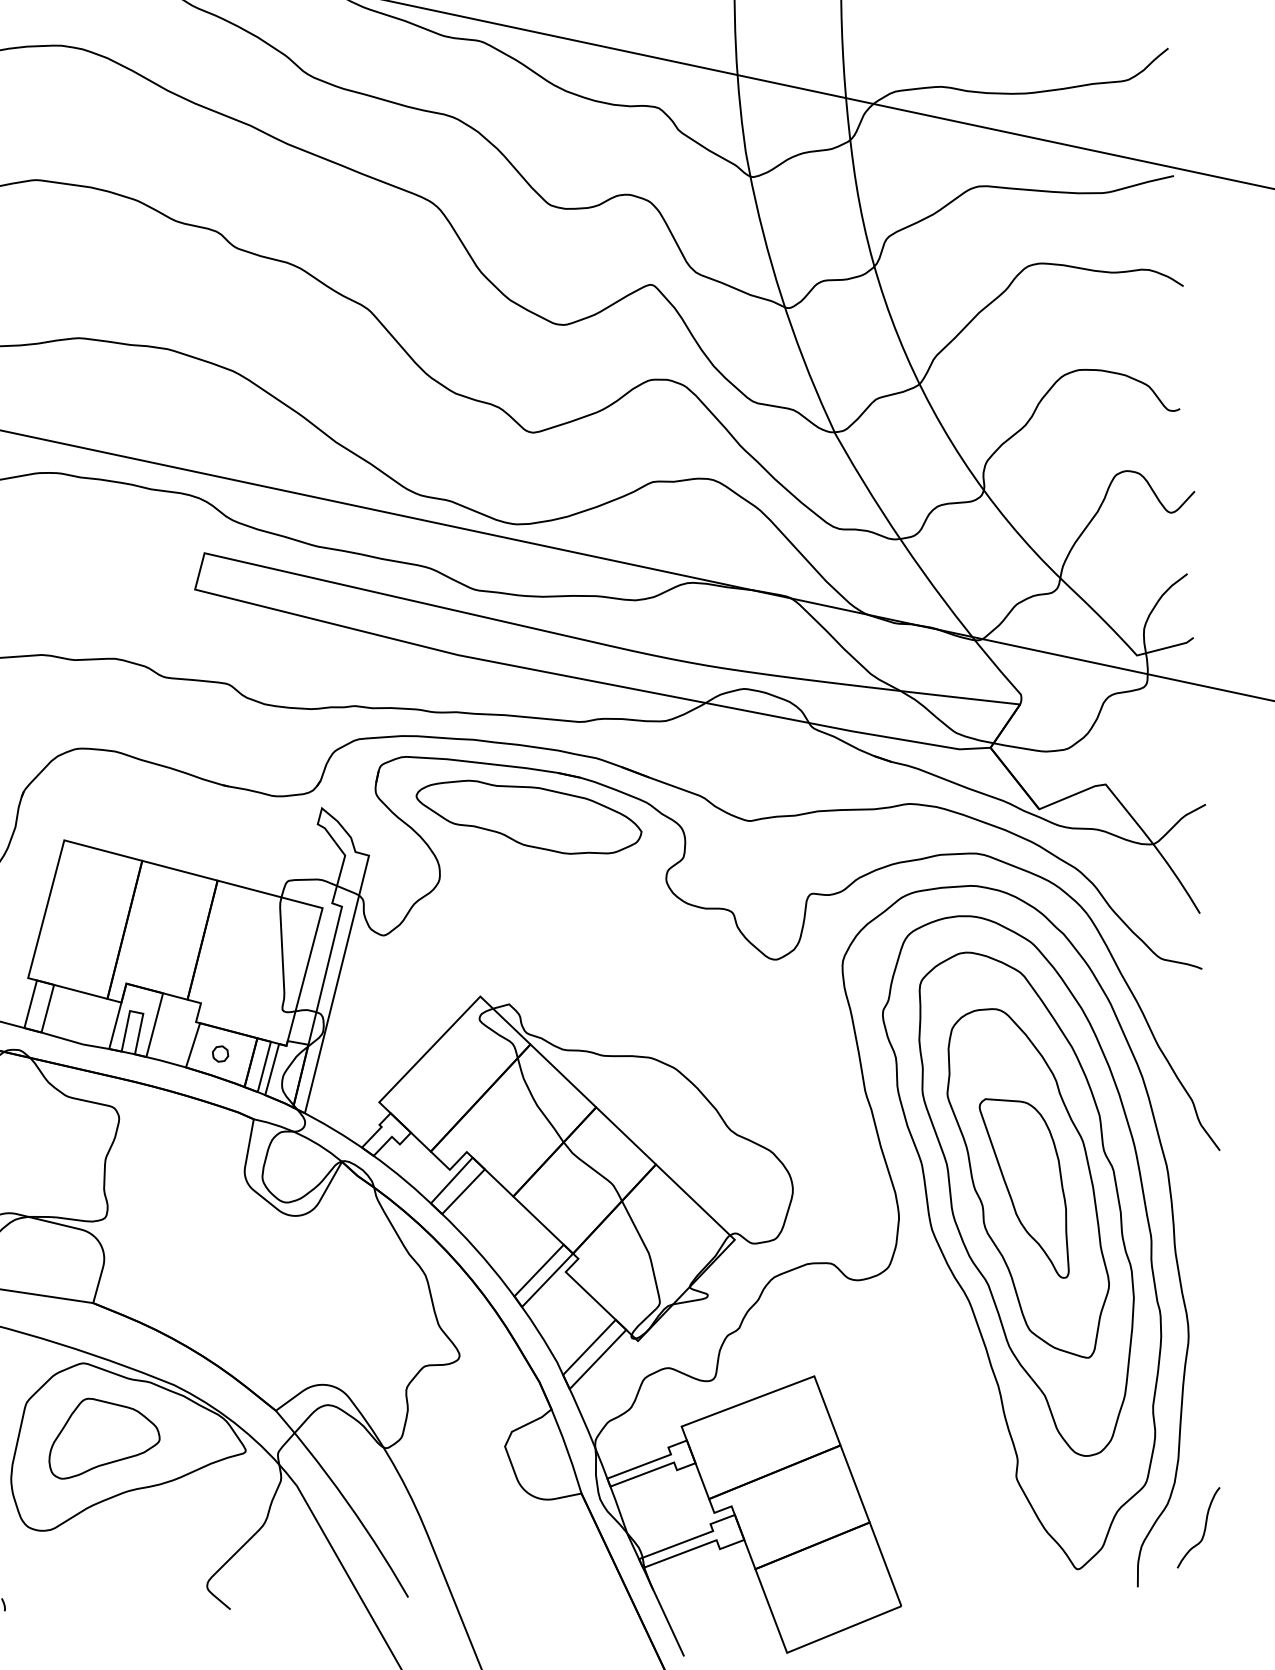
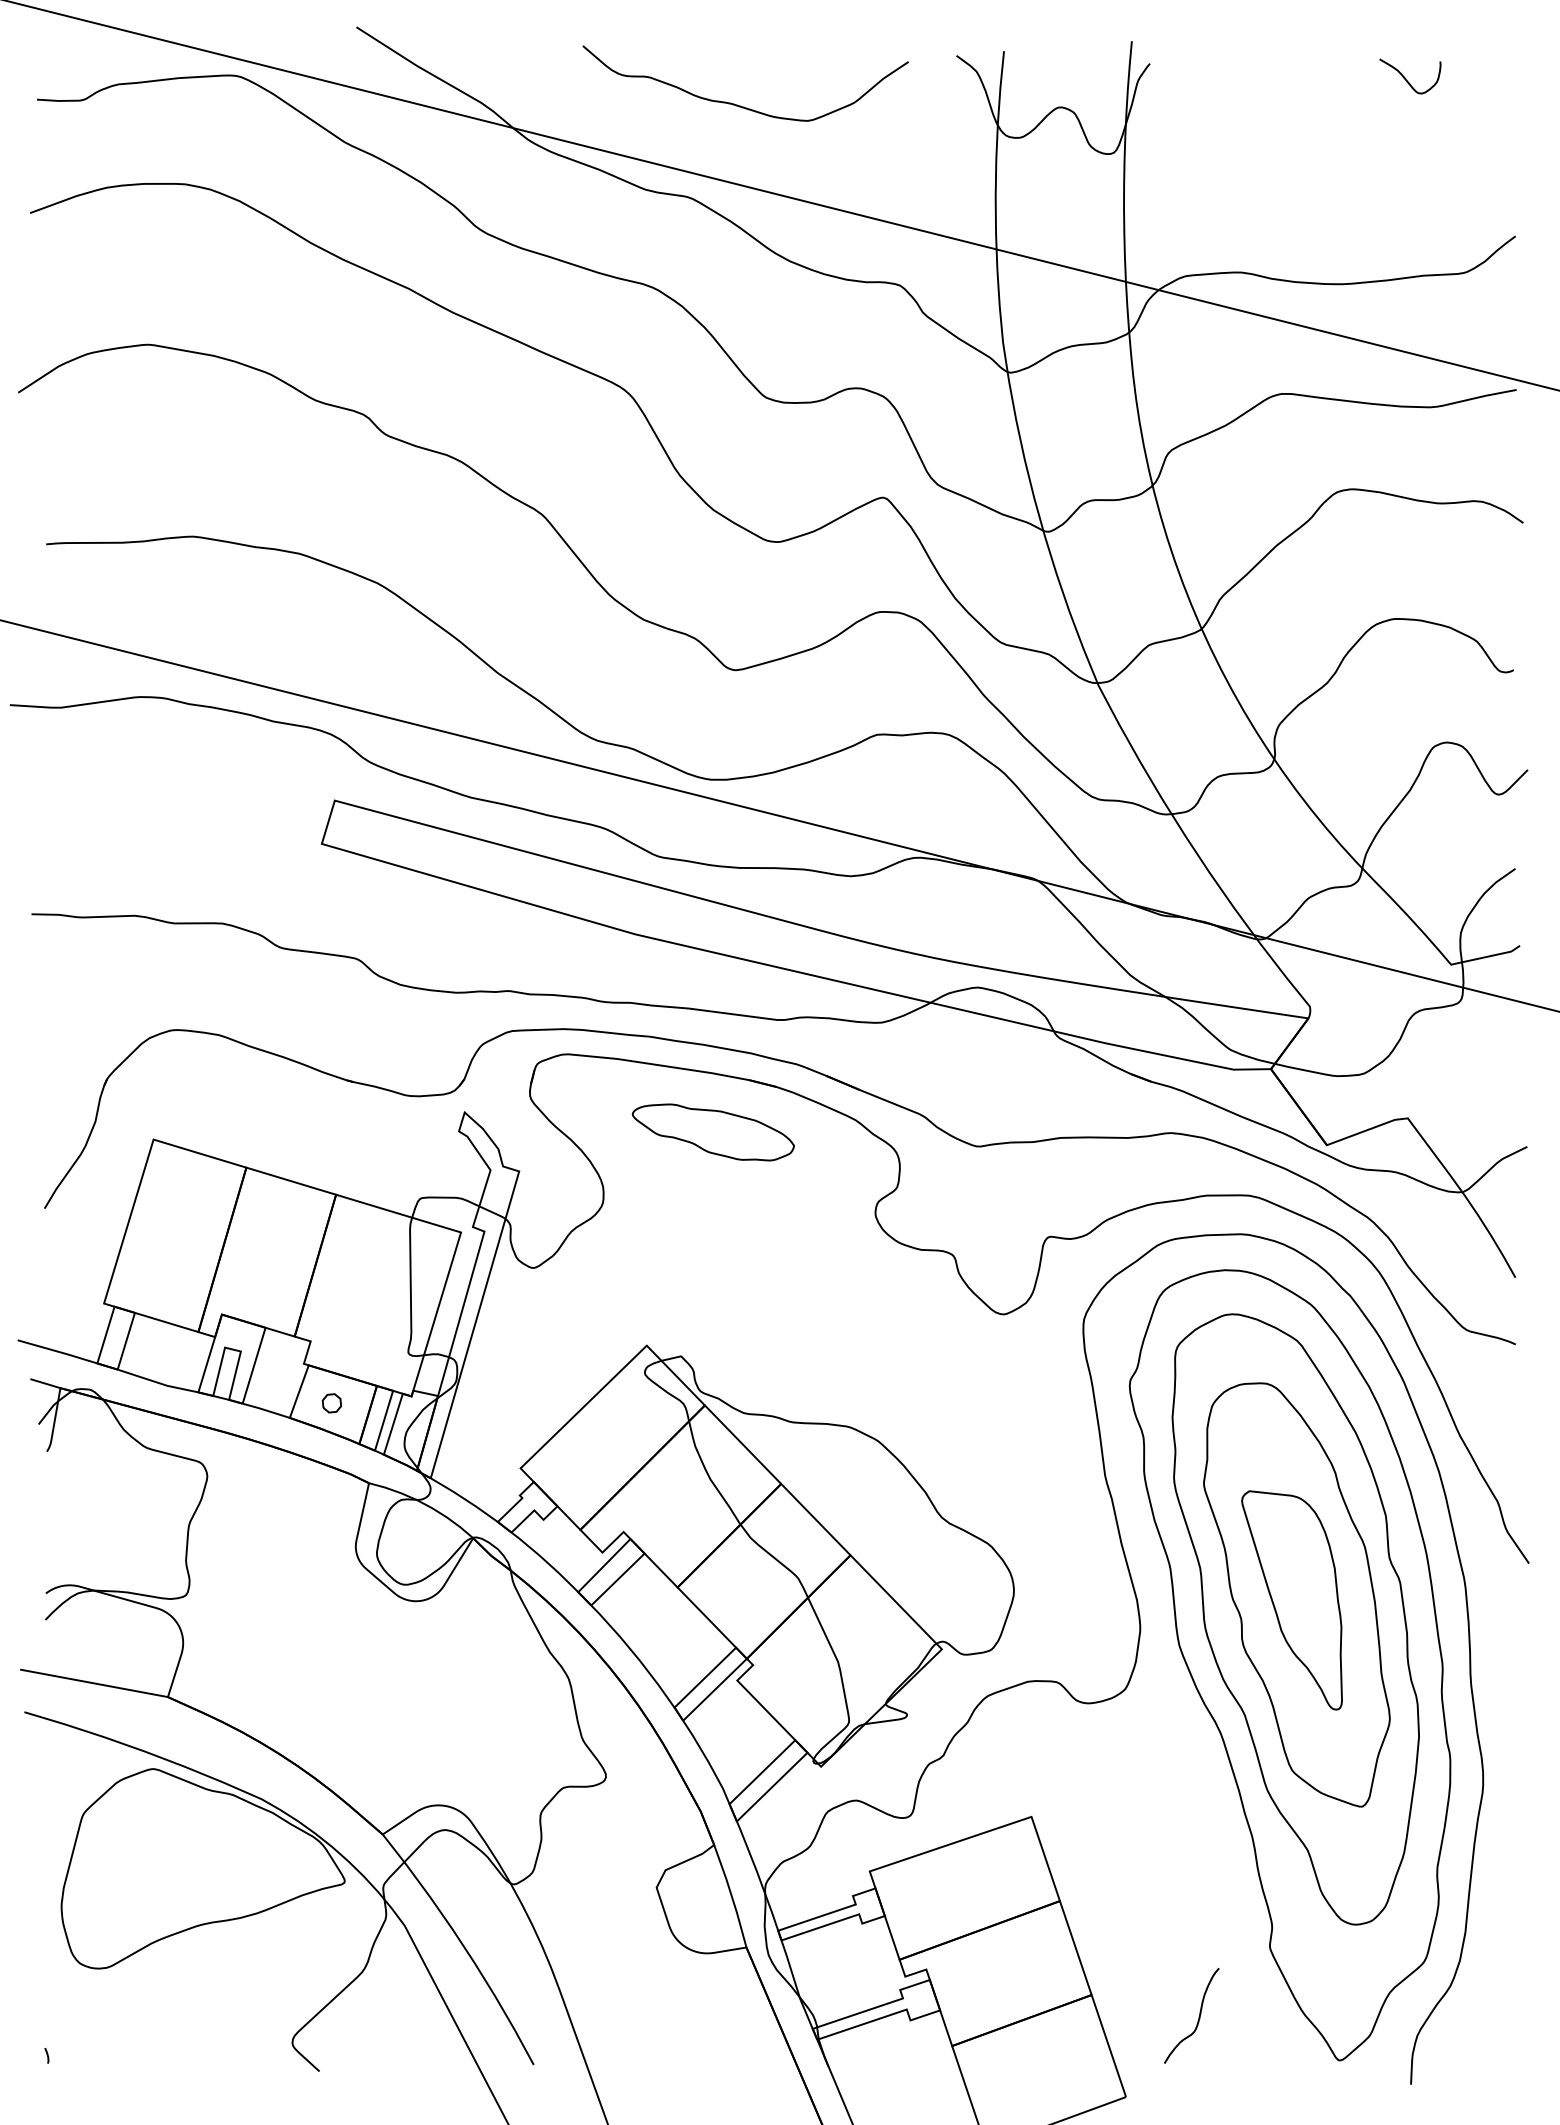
part: (529, 817) -> (713, 1132), size x0.6
part: (103, 1437) -> (174, 1858), removed
curve: (1204, 1528) -> (1198, 2016), moved

